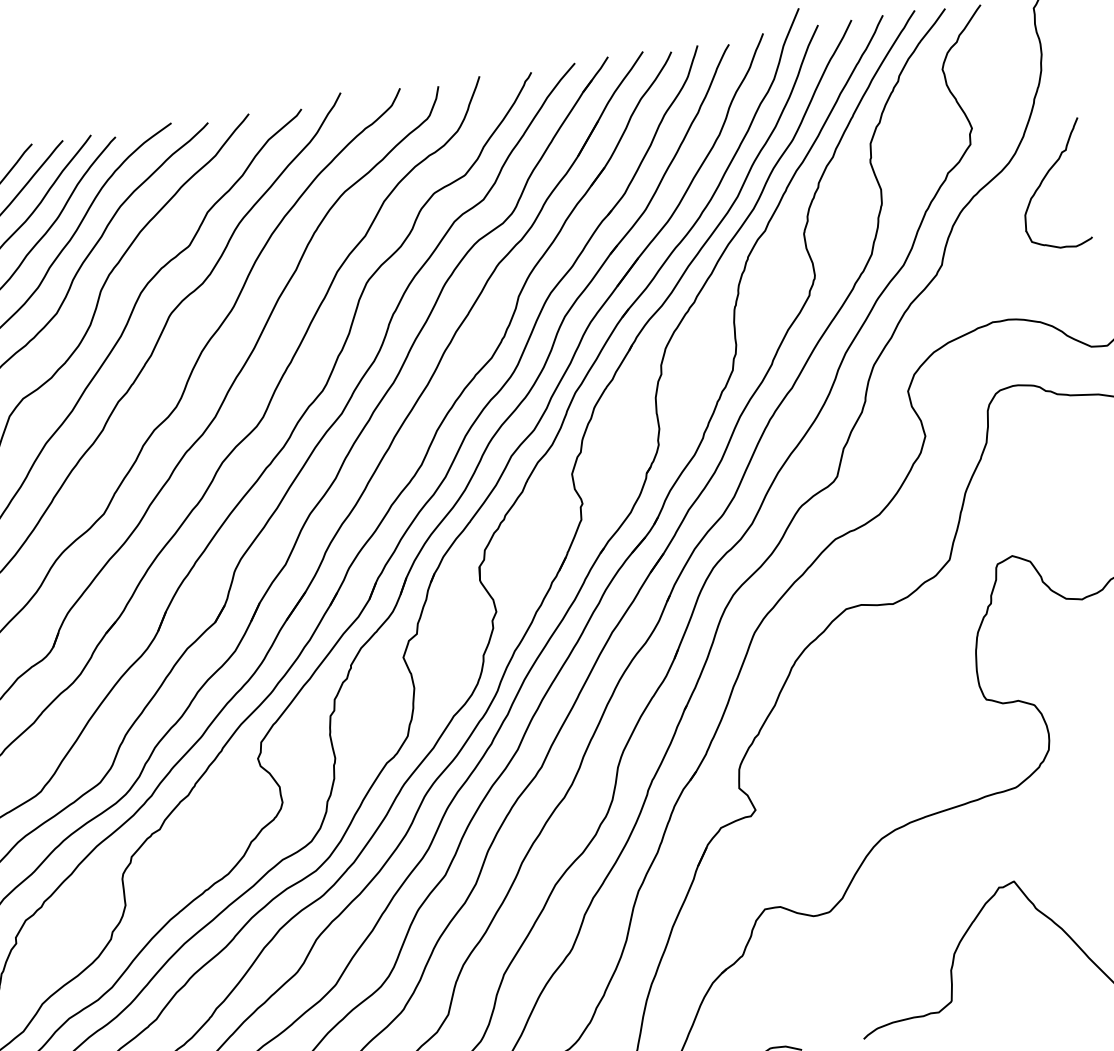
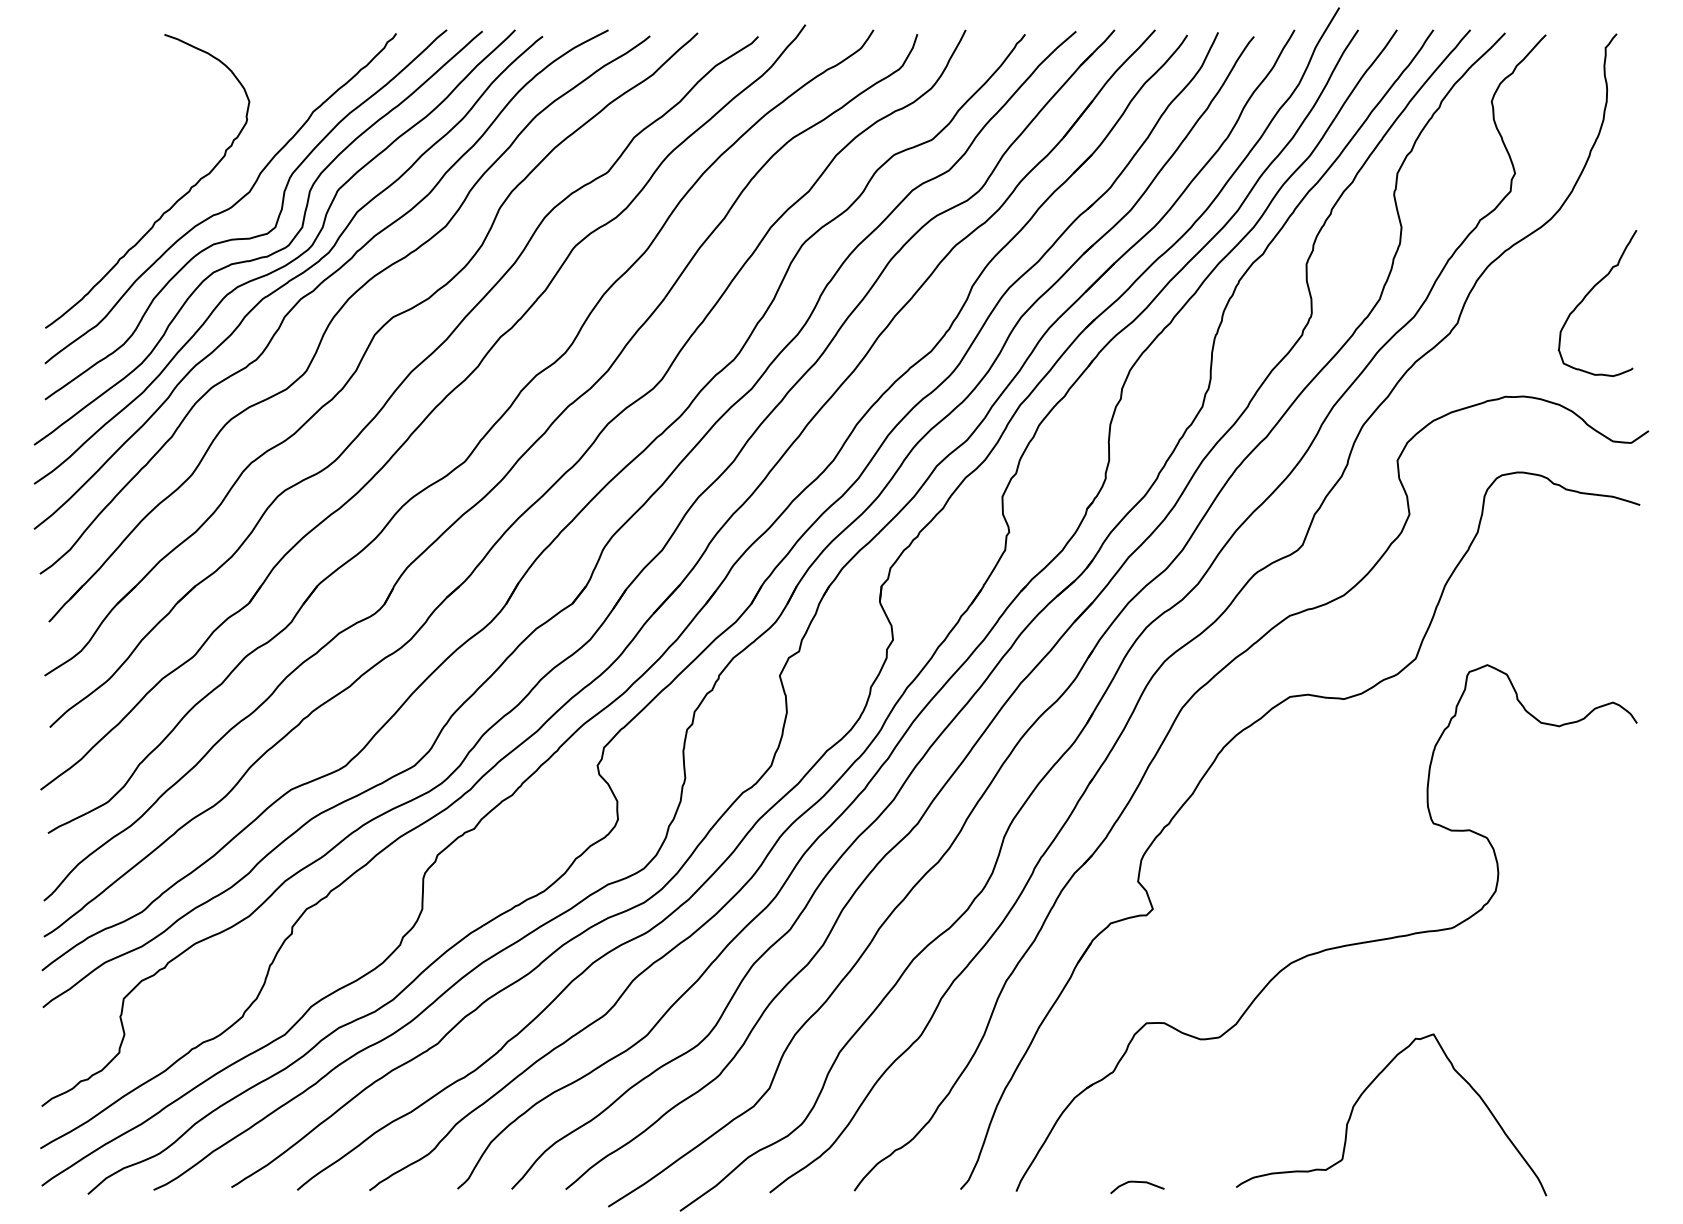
curve: (1044, 179) -> (1588, 294), moved

